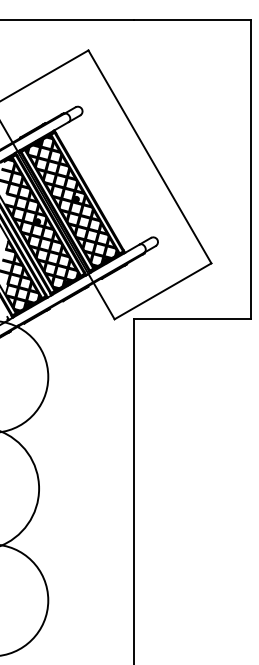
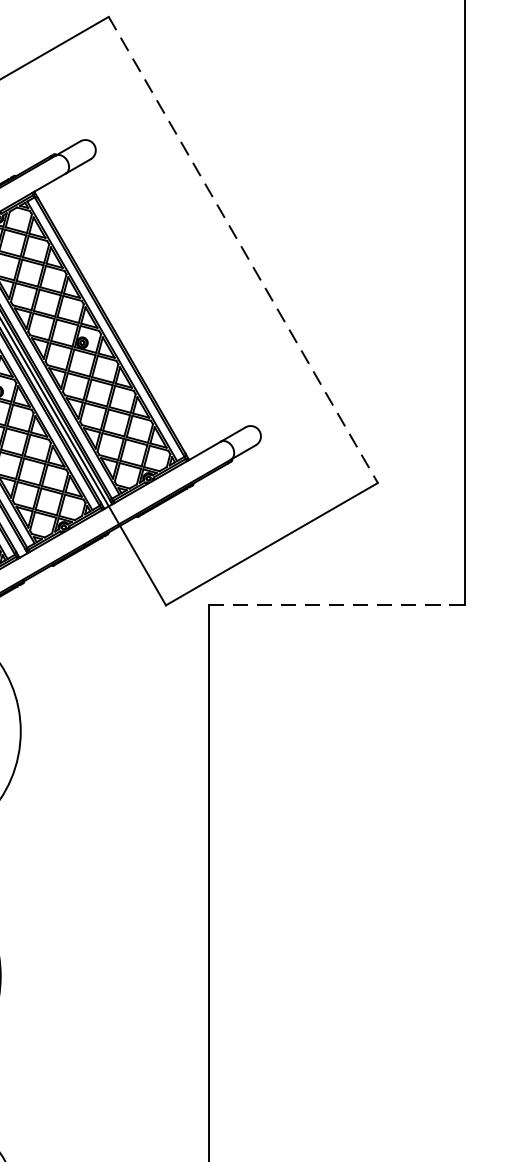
line: (149, 156) -> (242, 249), solid -> dashed
line: (192, 318) -> (336, 603), solid -> dashed

